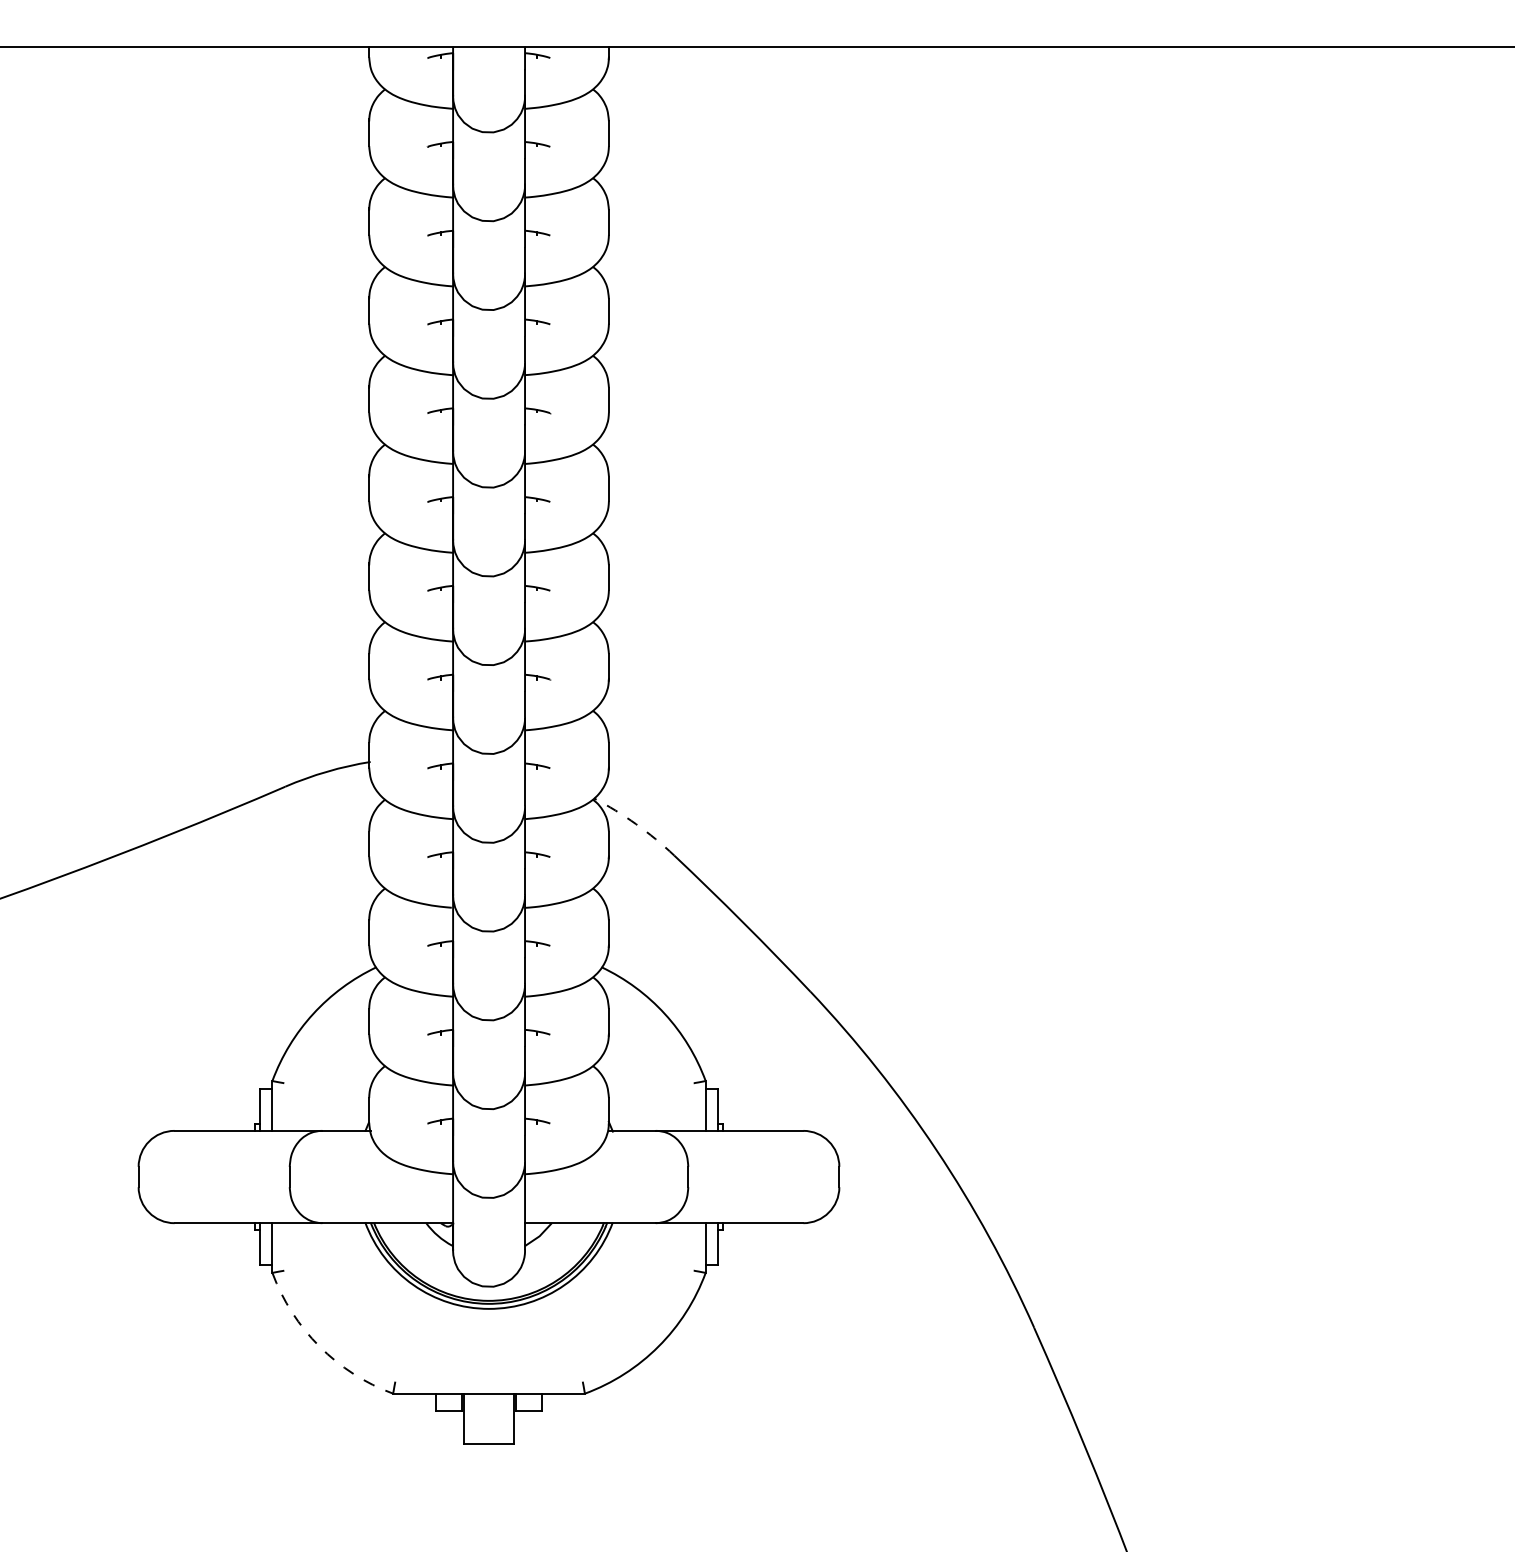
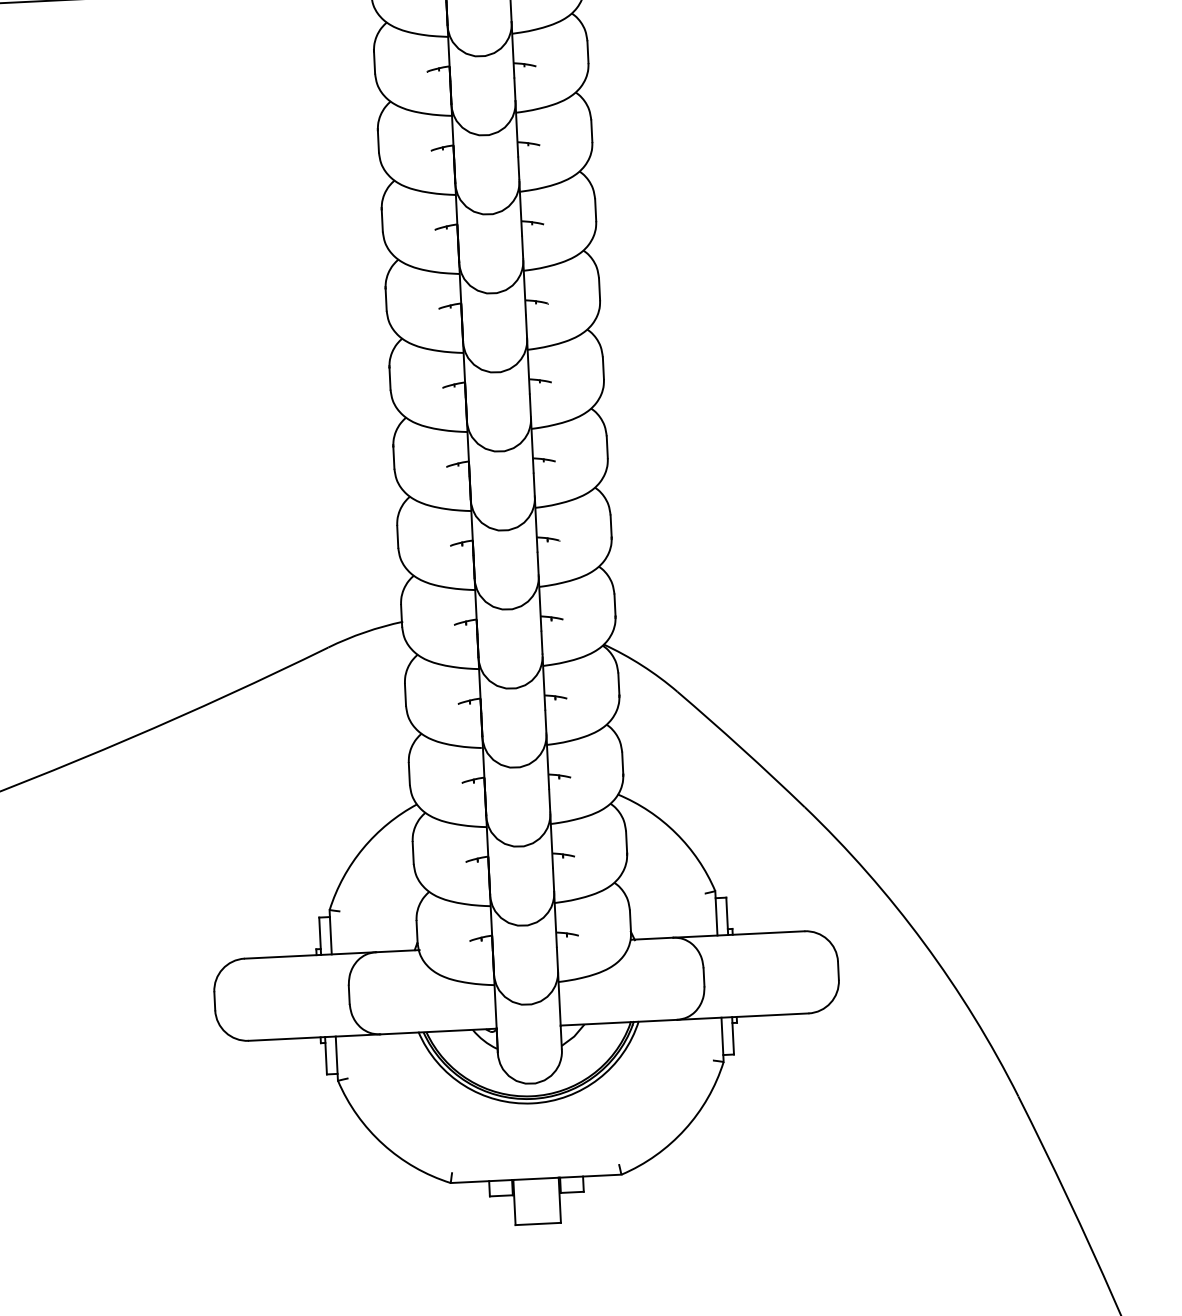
arc: (636, 824) -> (642, 665), dashed -> solid
arc: (319, 1346) -> (383, 1144), dashed -> solid

